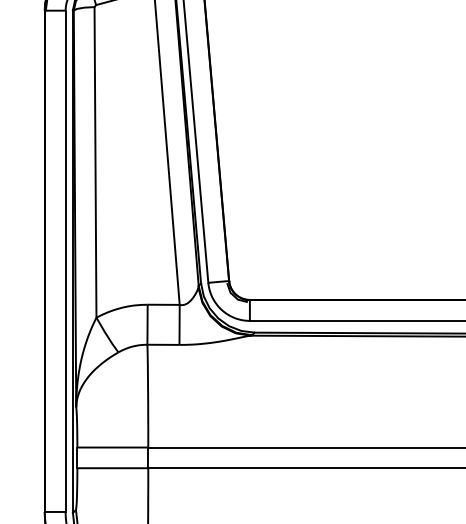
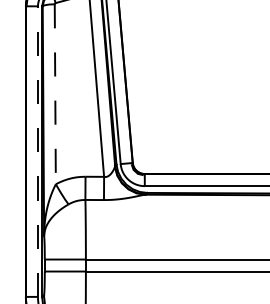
line: (95, 162) -> (55, 94), solid -> dashed
line: (64, 261) -> (37, 151), solid -> dashed

